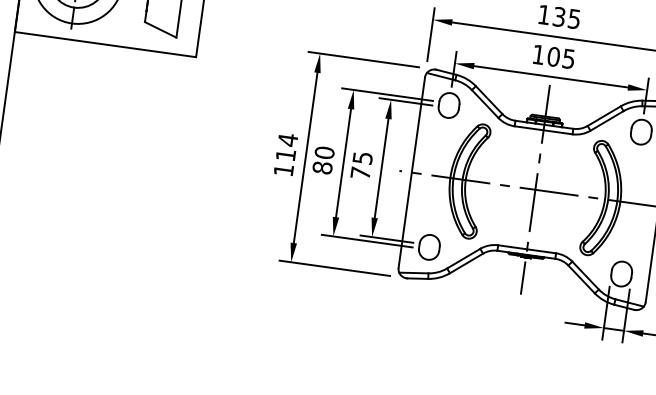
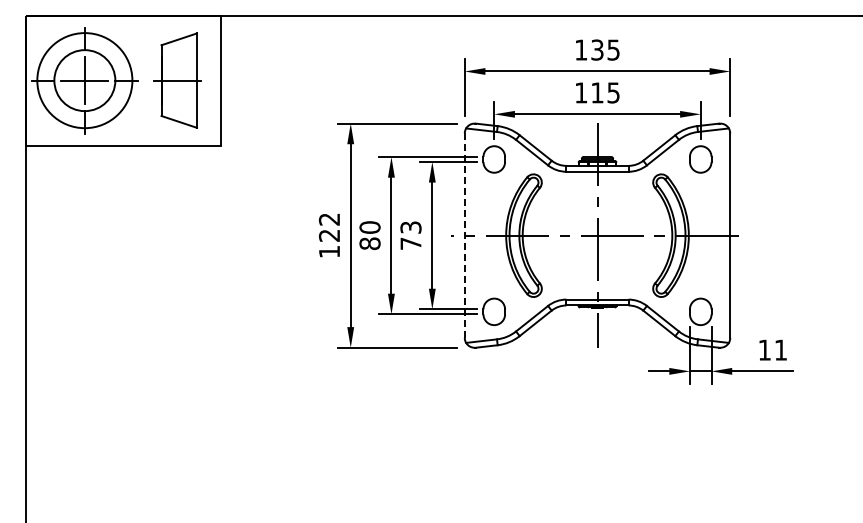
text: (553, 56) -> (597, 92), 105 -> 115
text: (286, 146) -> (328, 226), 114 -> 122
text: (362, 158) -> (410, 227), 75 -> 73
line: (411, 173) -> (464, 236), solid -> dashed

